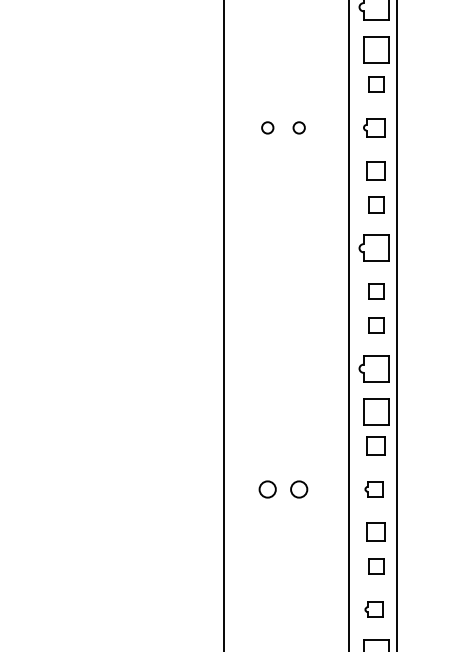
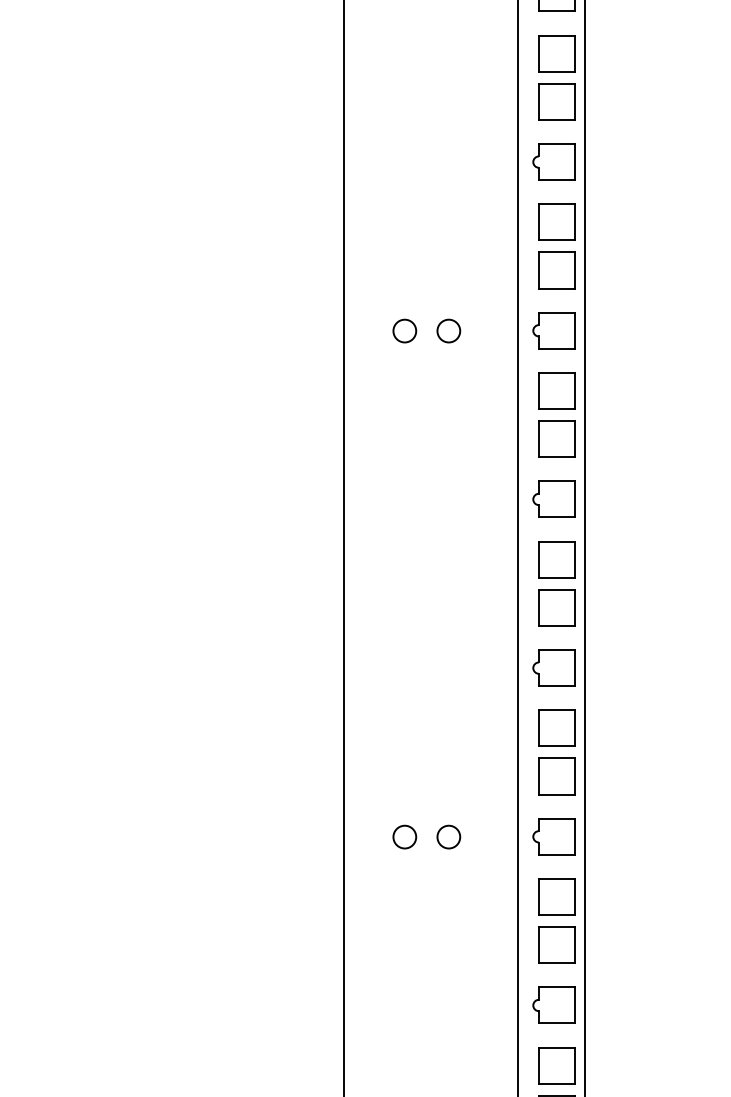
part: (376, 84) -> (556, 270), size x1.67
circle: (267, 127) -> (404, 330), size x1.43
circle: (298, 127) -> (448, 330), size x1.43
part: (373, 127) -> (553, 330), size x1.43
part: (376, 170) -> (556, 390), size x1.43
part: (376, 204) -> (556, 438), size x1.67
part: (376, 291) -> (556, 559), size x1.67
part: (376, 325) -> (556, 607), size x1.67
part: (376, 446) -> (556, 776), size x1.43
part: (373, 489) -> (553, 836), size x1.67
part: (376, 531) -> (556, 896), size x1.43
part: (376, 566) -> (556, 944), size x1.67
part: (373, 609) -> (553, 1004), size x1.67

